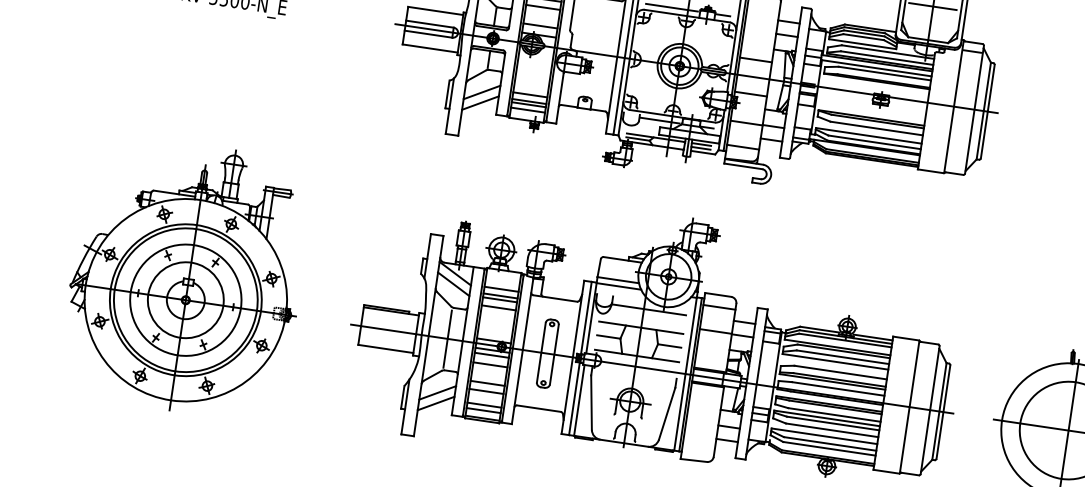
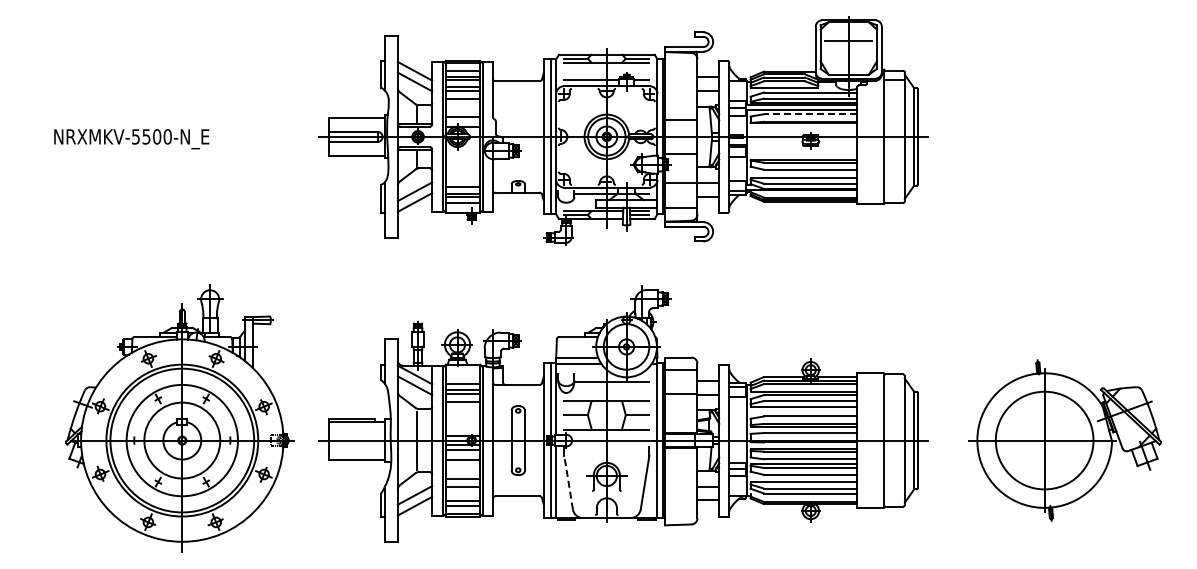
line: (884, 73) -> (810, 114), solid -> dashed
part: (186, 277) -> (179, 418), moved
line: (591, 402) -> (568, 482), solid -> dashed

